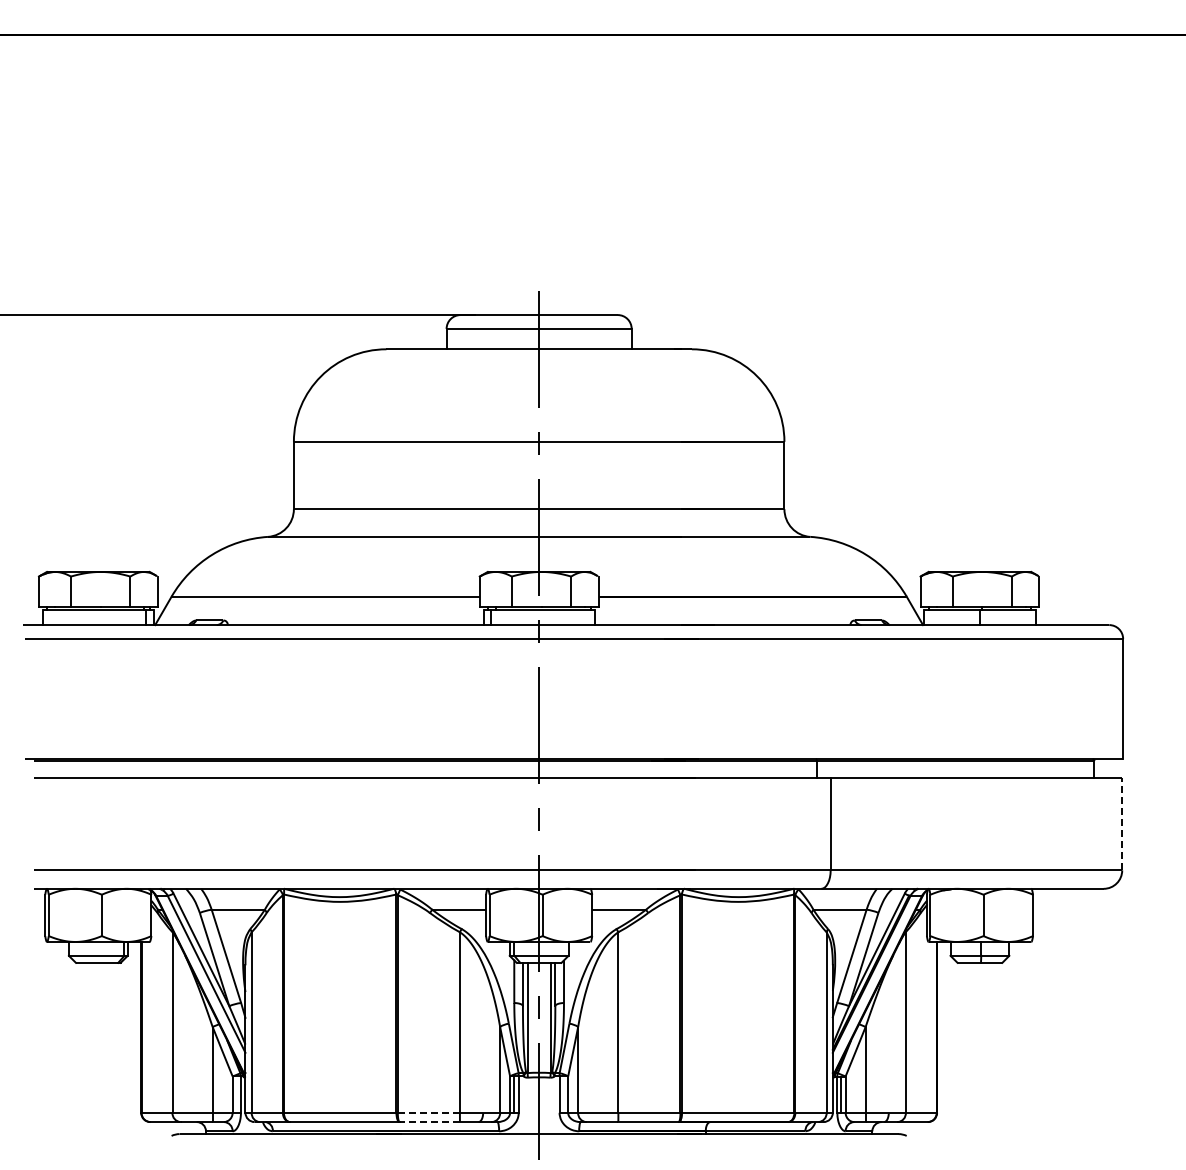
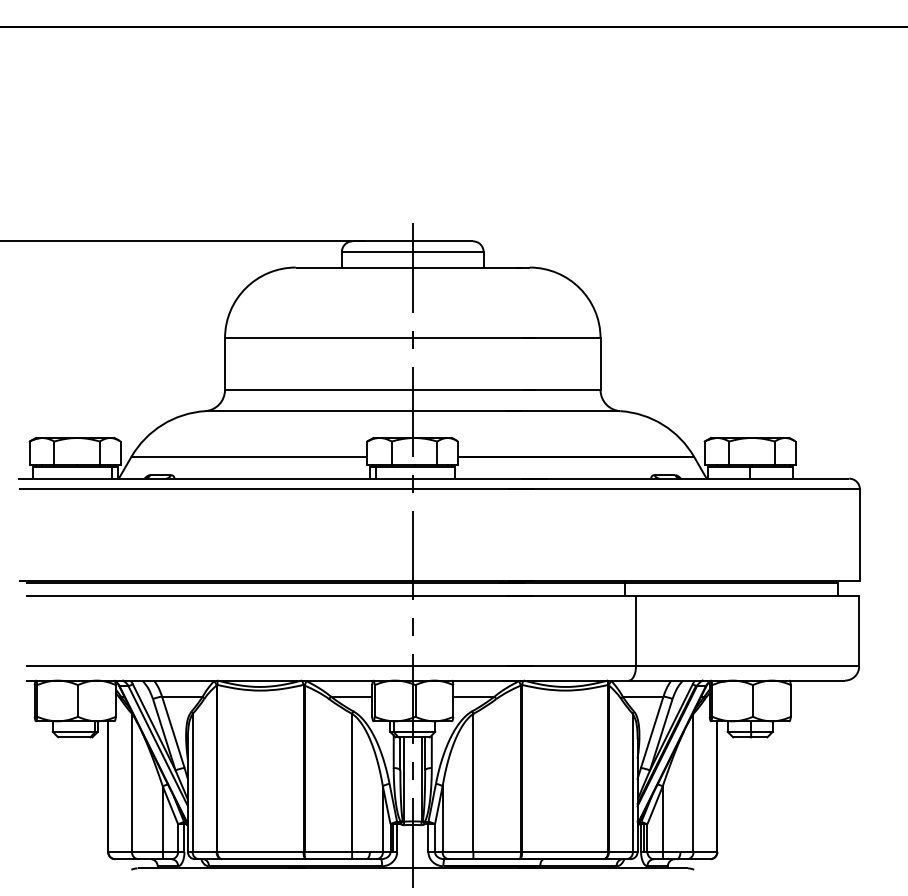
line: (1122, 823) -> (859, 630), dashed -> solid
line: (429, 1112) -> (328, 851), dashed -> solid
line: (429, 1122) -> (328, 859), dashed -> solid

